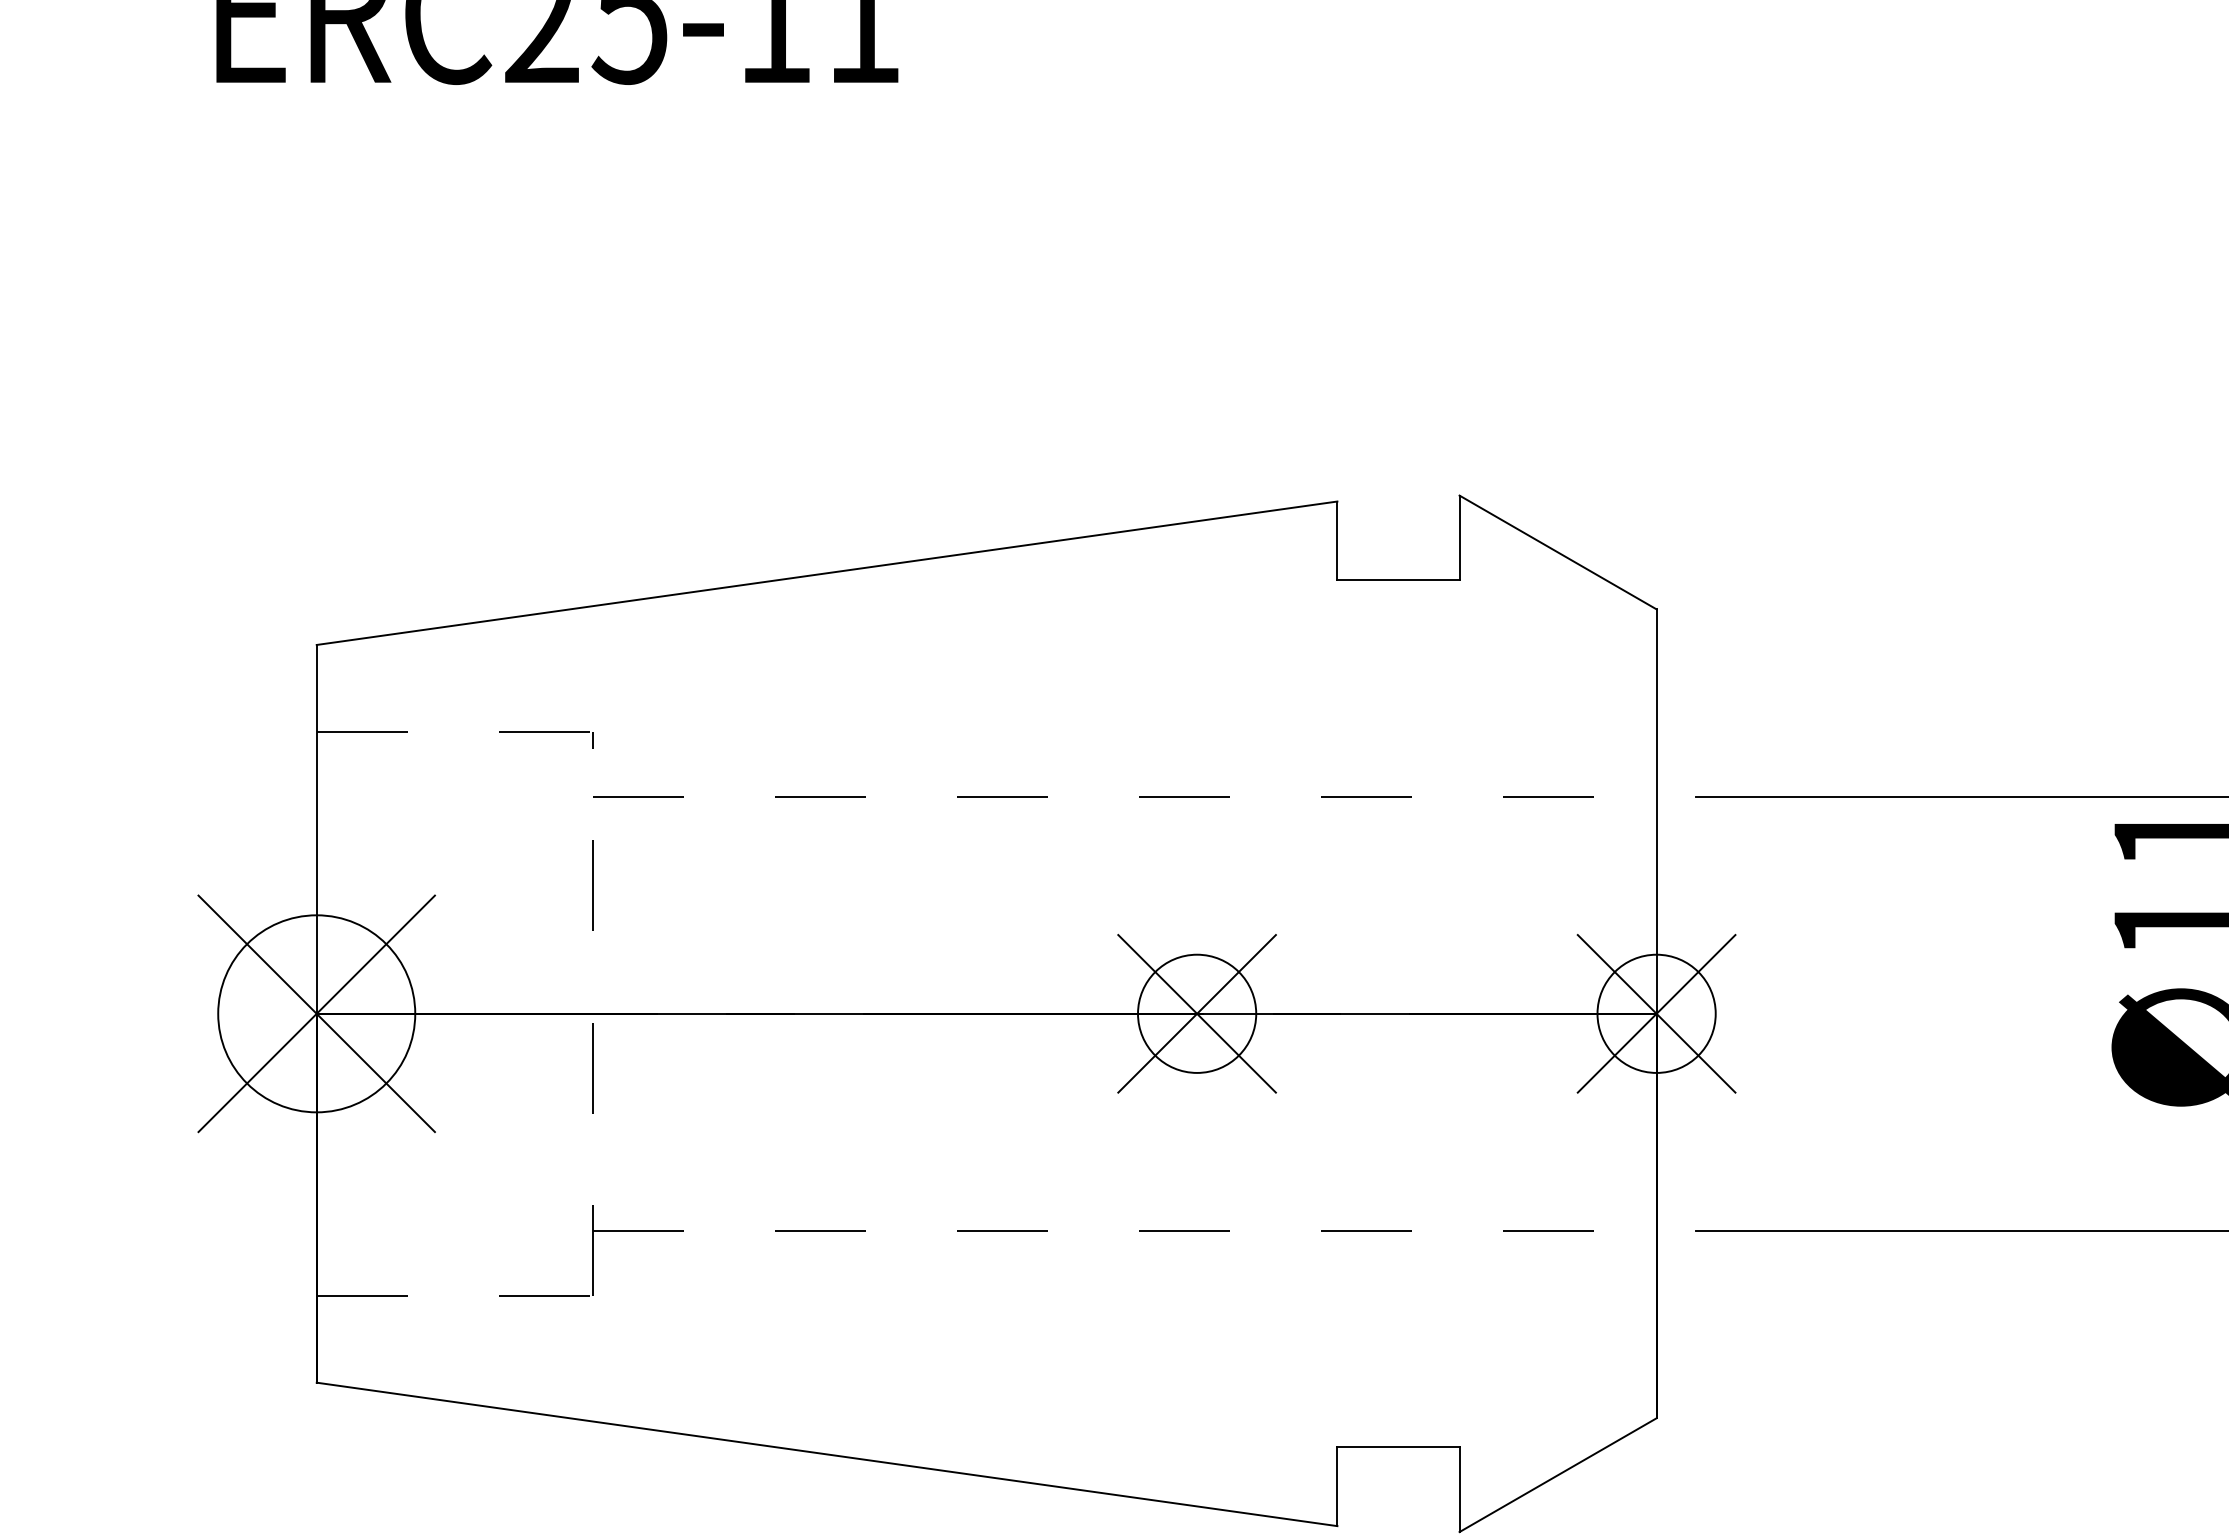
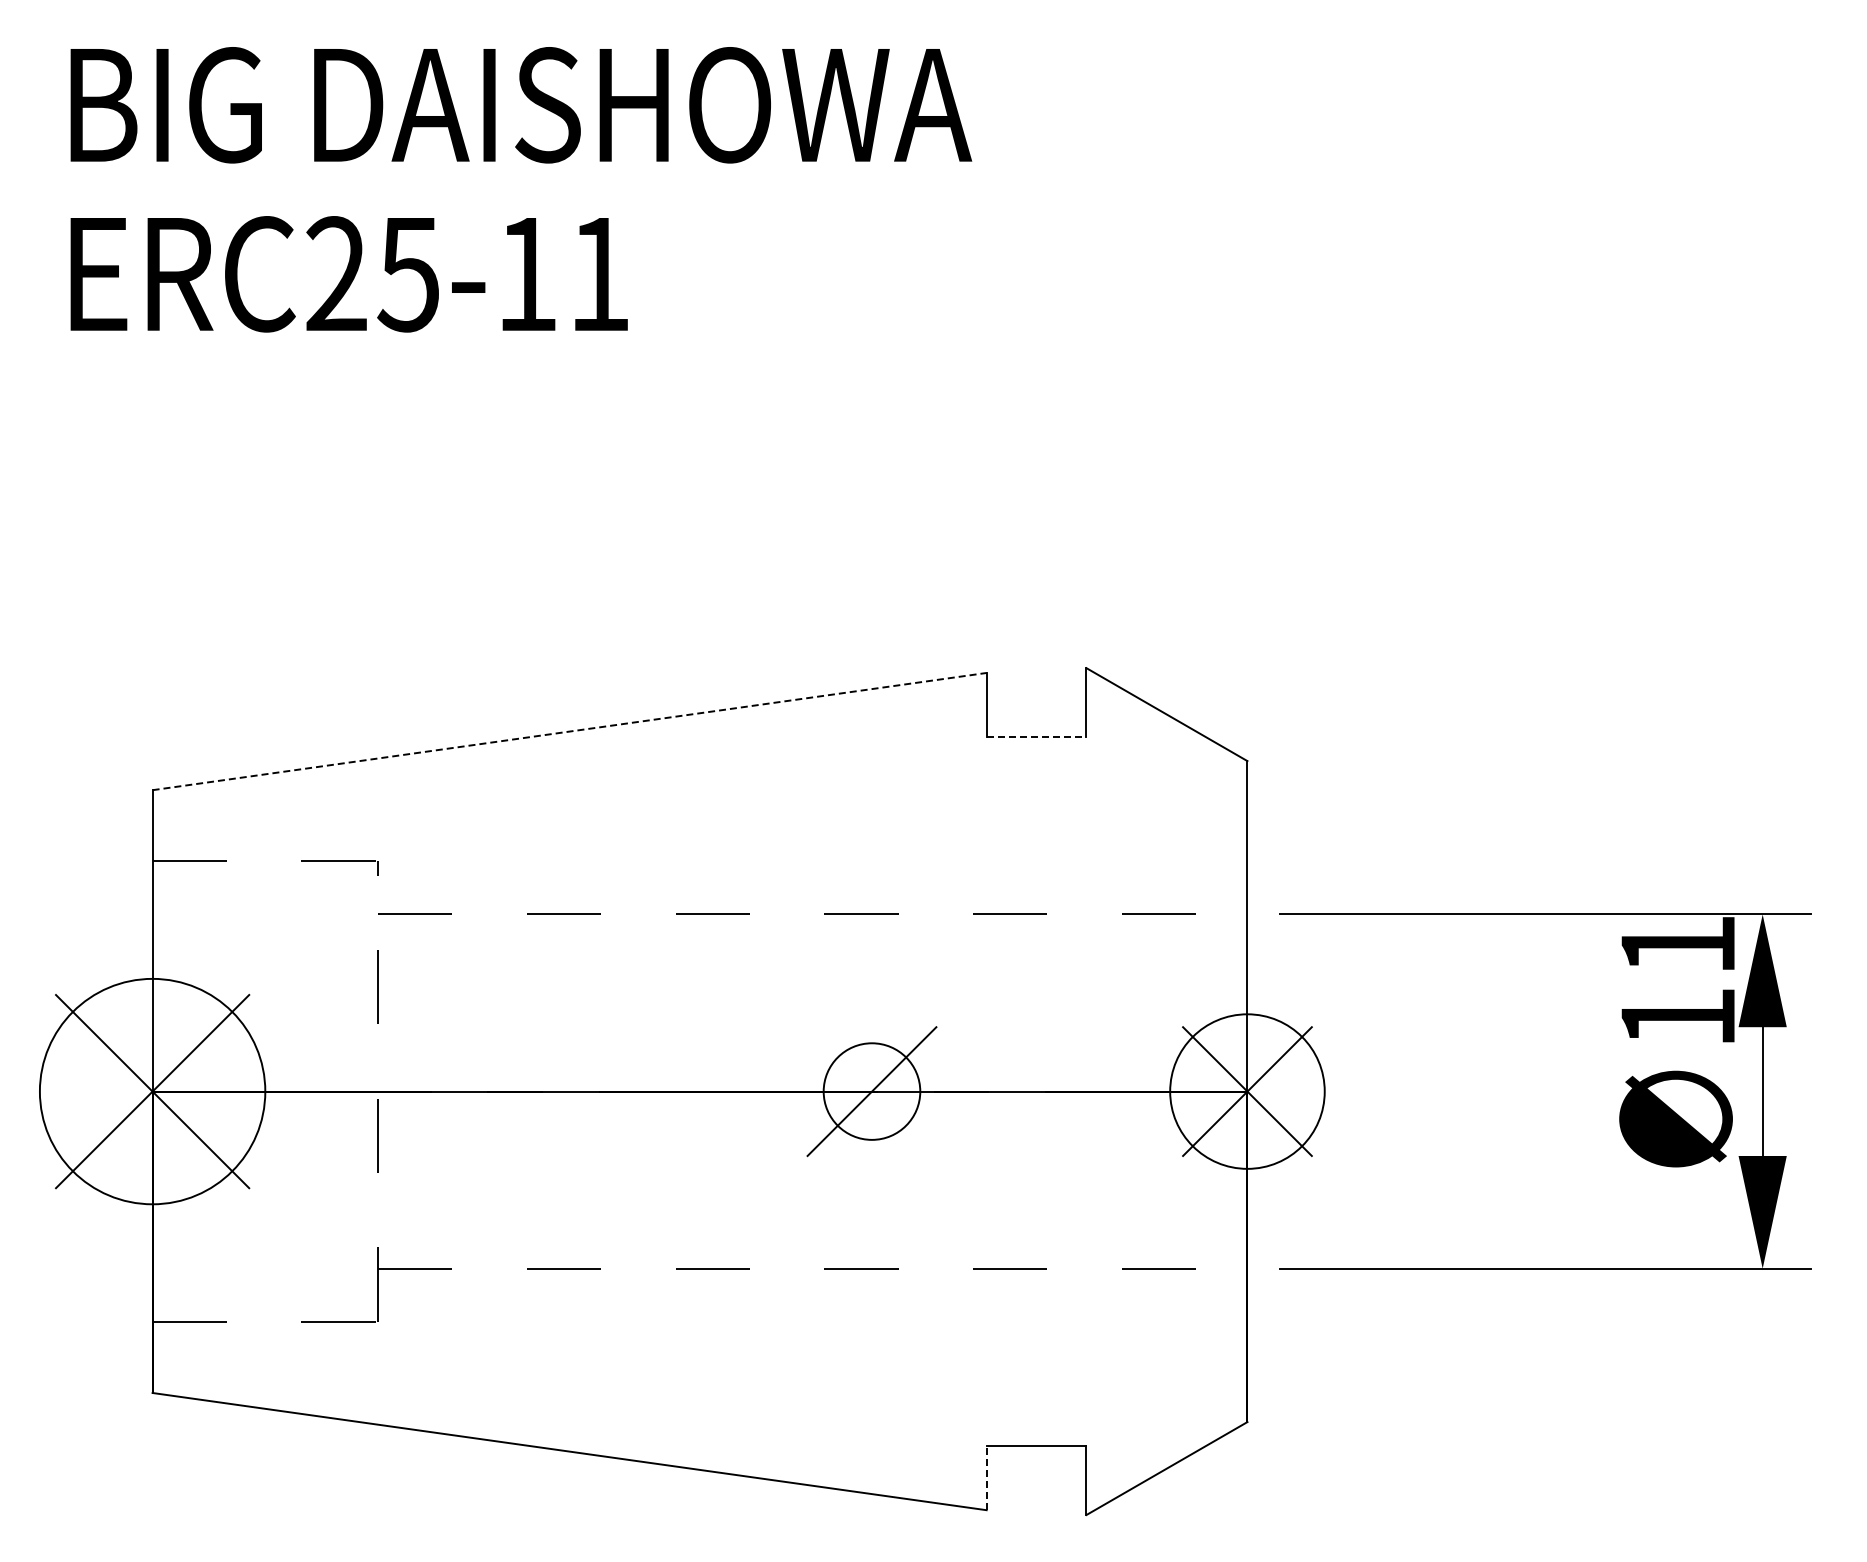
line: (828, 573) -> (570, 731), solid -> dashed
line: (1398, 580) -> (1036, 737), solid -> dashed
circle: (316, 1013) -> (152, 1091), size x1.4
line: (1196, 1013) -> (871, 1091), removed
circle: (1656, 1013) -> (1247, 1091), size x1.6
line: (1337, 1486) -> (986, 1477), solid -> dashed

